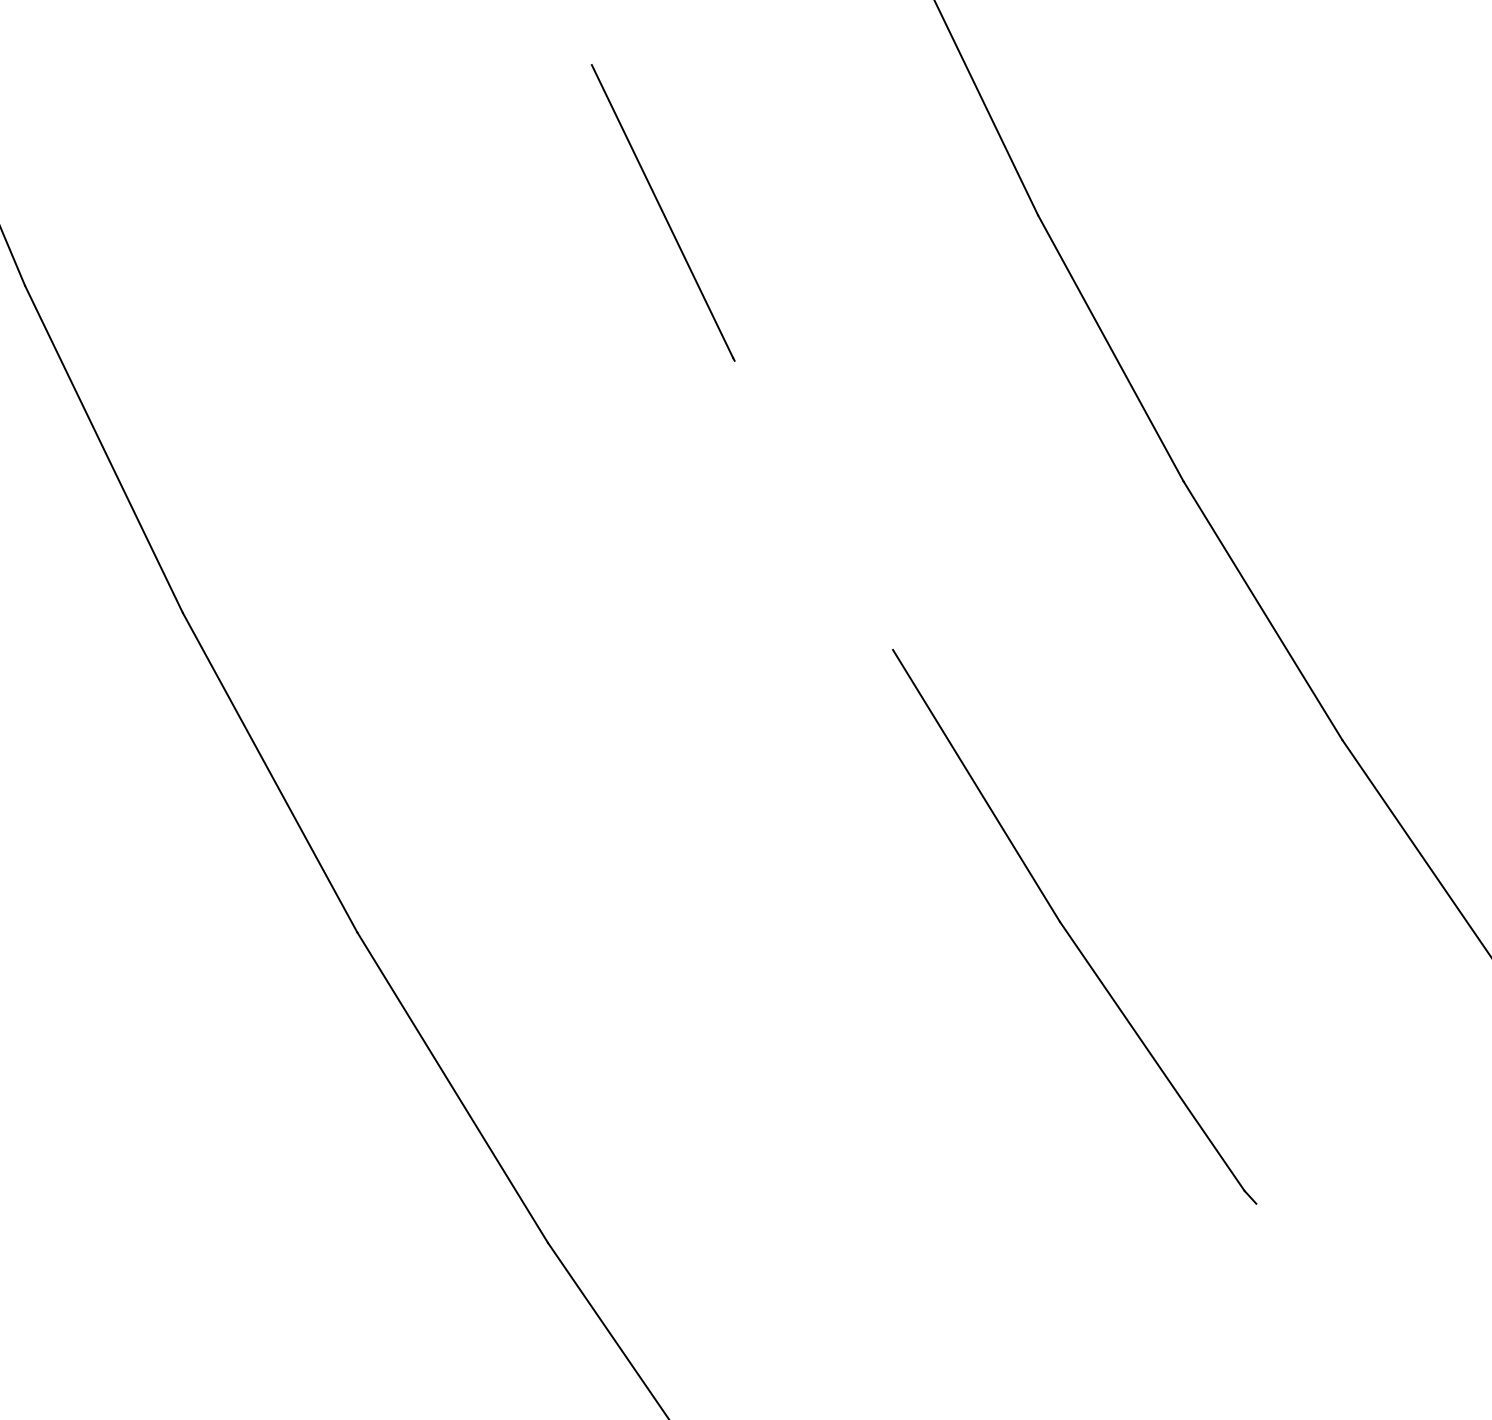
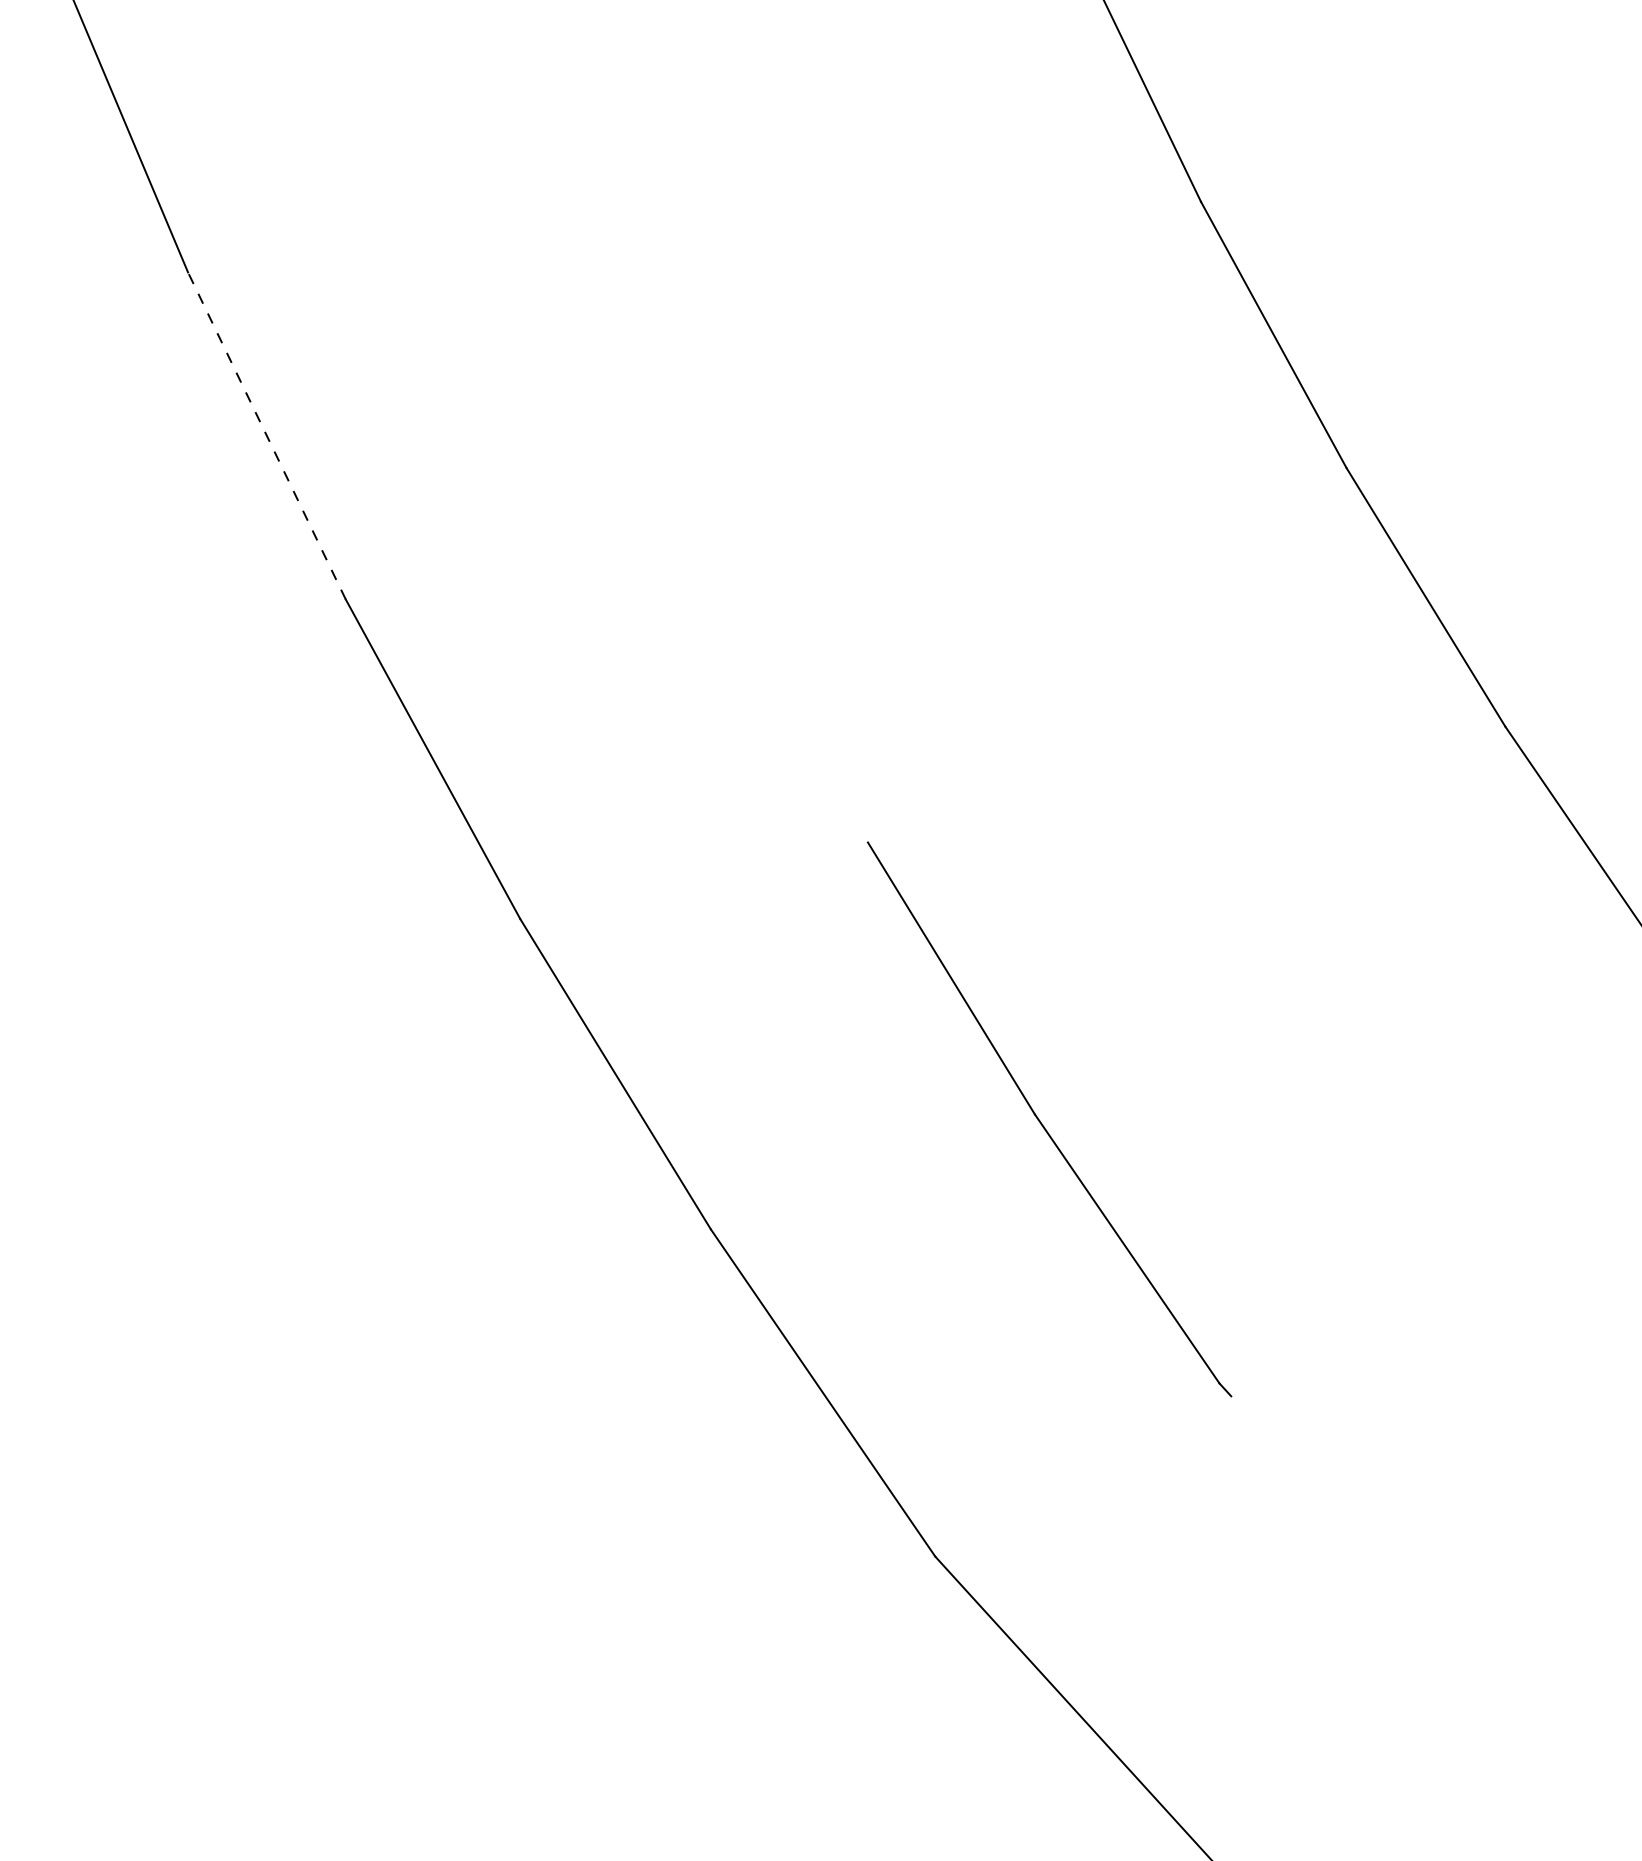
line: (662, 212) -> (825, 199), removed
line: (103, 448) -> (266, 435), solid -> dashed
part: (1067, 930) -> (1042, 1123), moved

